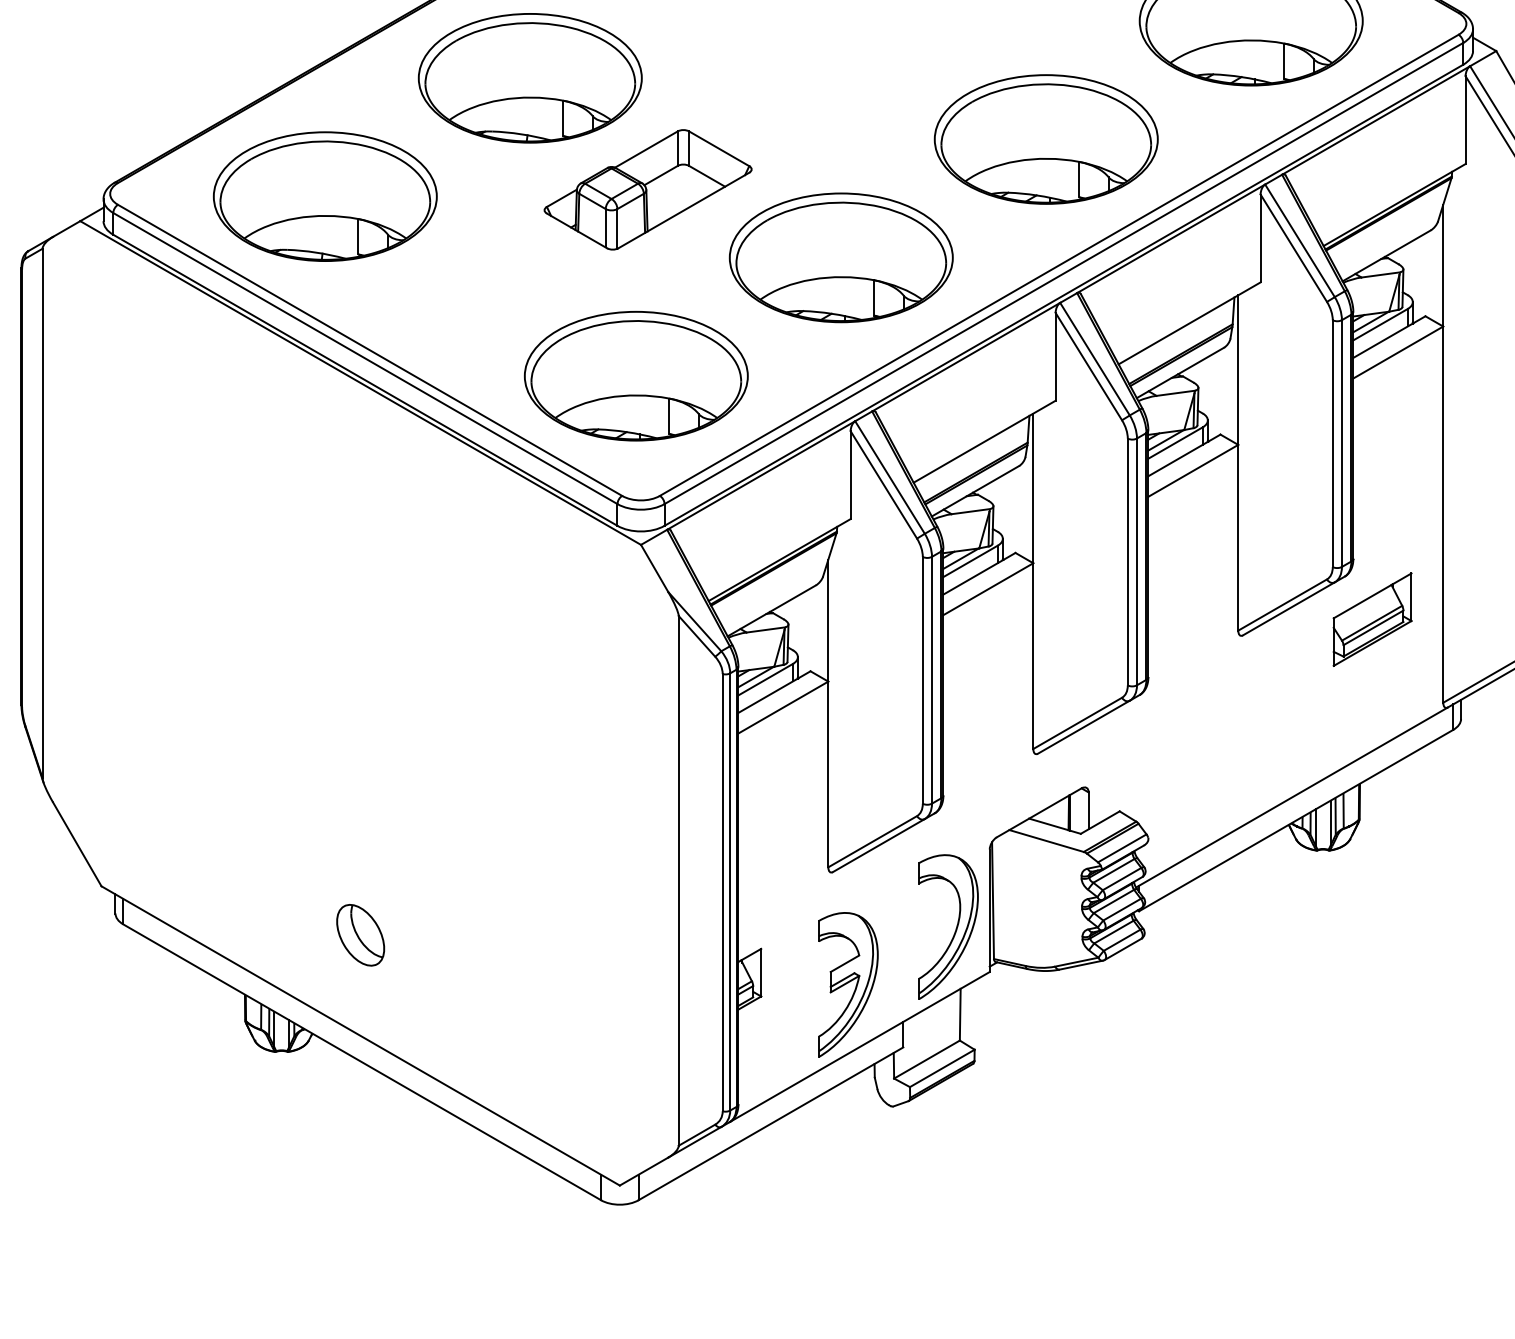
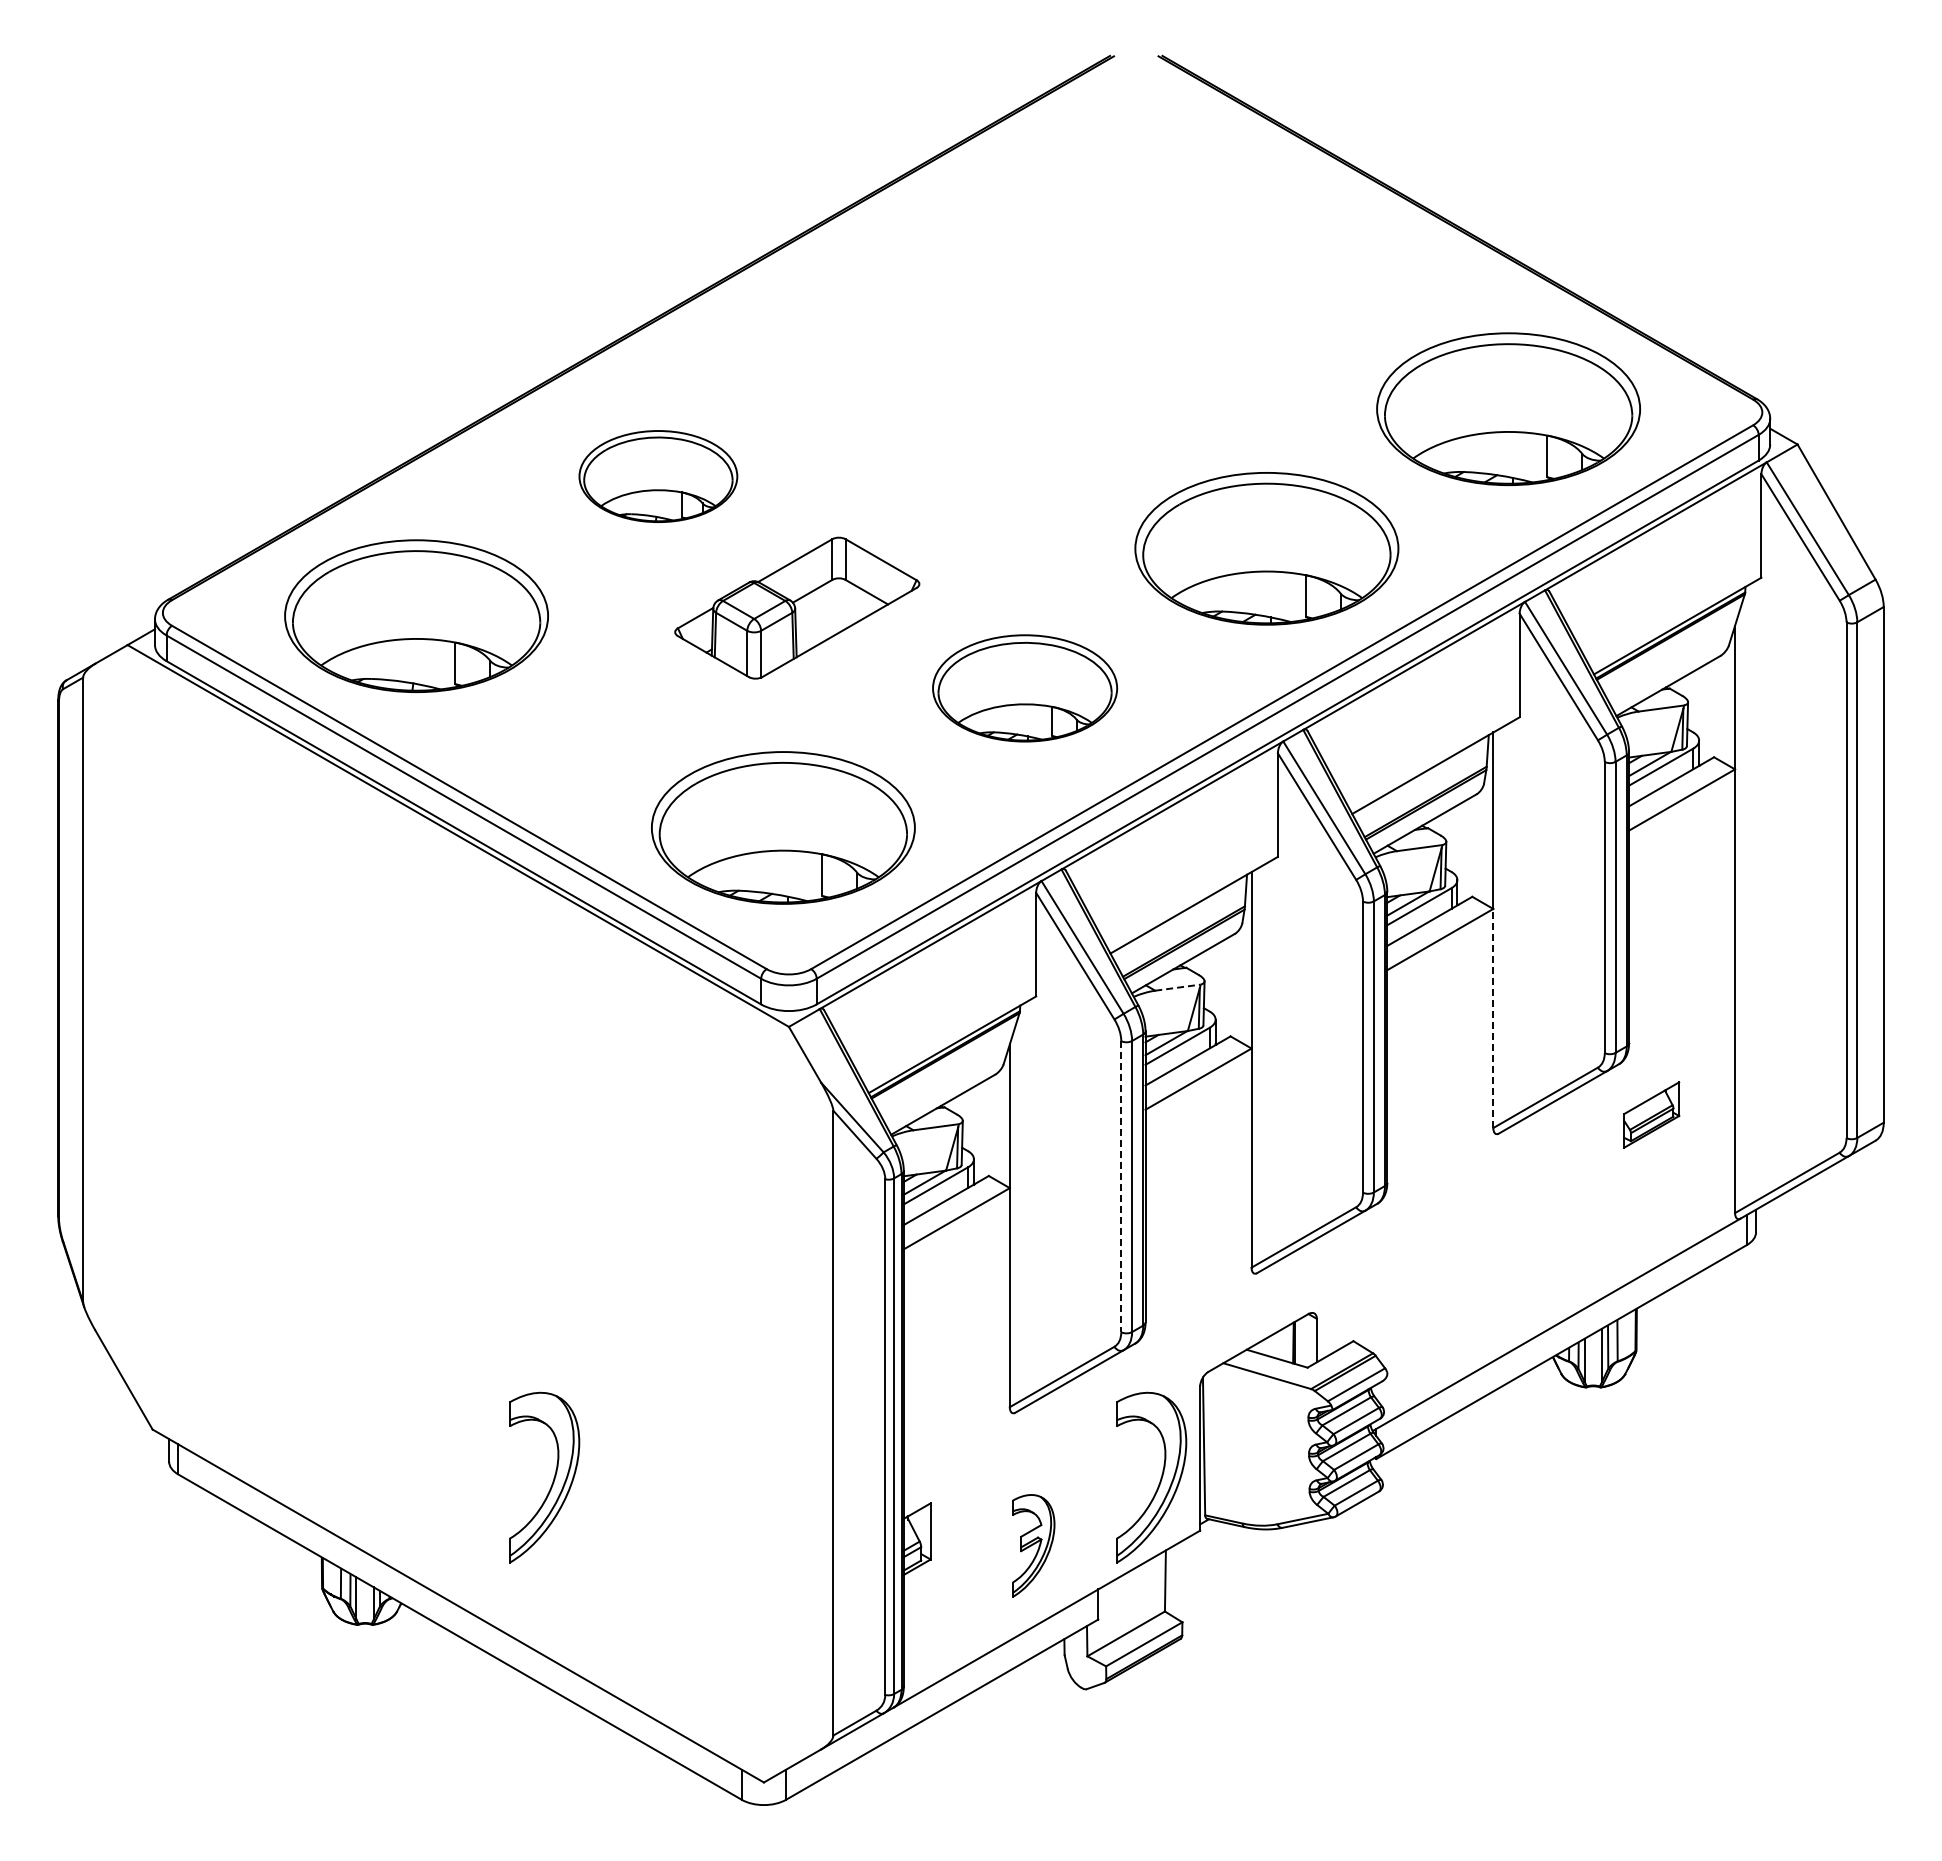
part: (530, 78) -> (658, 476), size x0.6
part: (840, 257) -> (1024, 688), size x0.7
line: (970, 511) -> (1177, 987), solid -> dashed
line: (1238, 537) -> (1493, 1018), solid -> dashed
part: (1372, 619) -> (1651, 1114), size x0.6
line: (923, 680) -> (1121, 1186), solid -> dashed
part: (440, 930) -> (552, 1481), added
part: (360, 935) -> (457, 1487), removed
part: (848, 984) -> (1033, 1545), size x0.6

